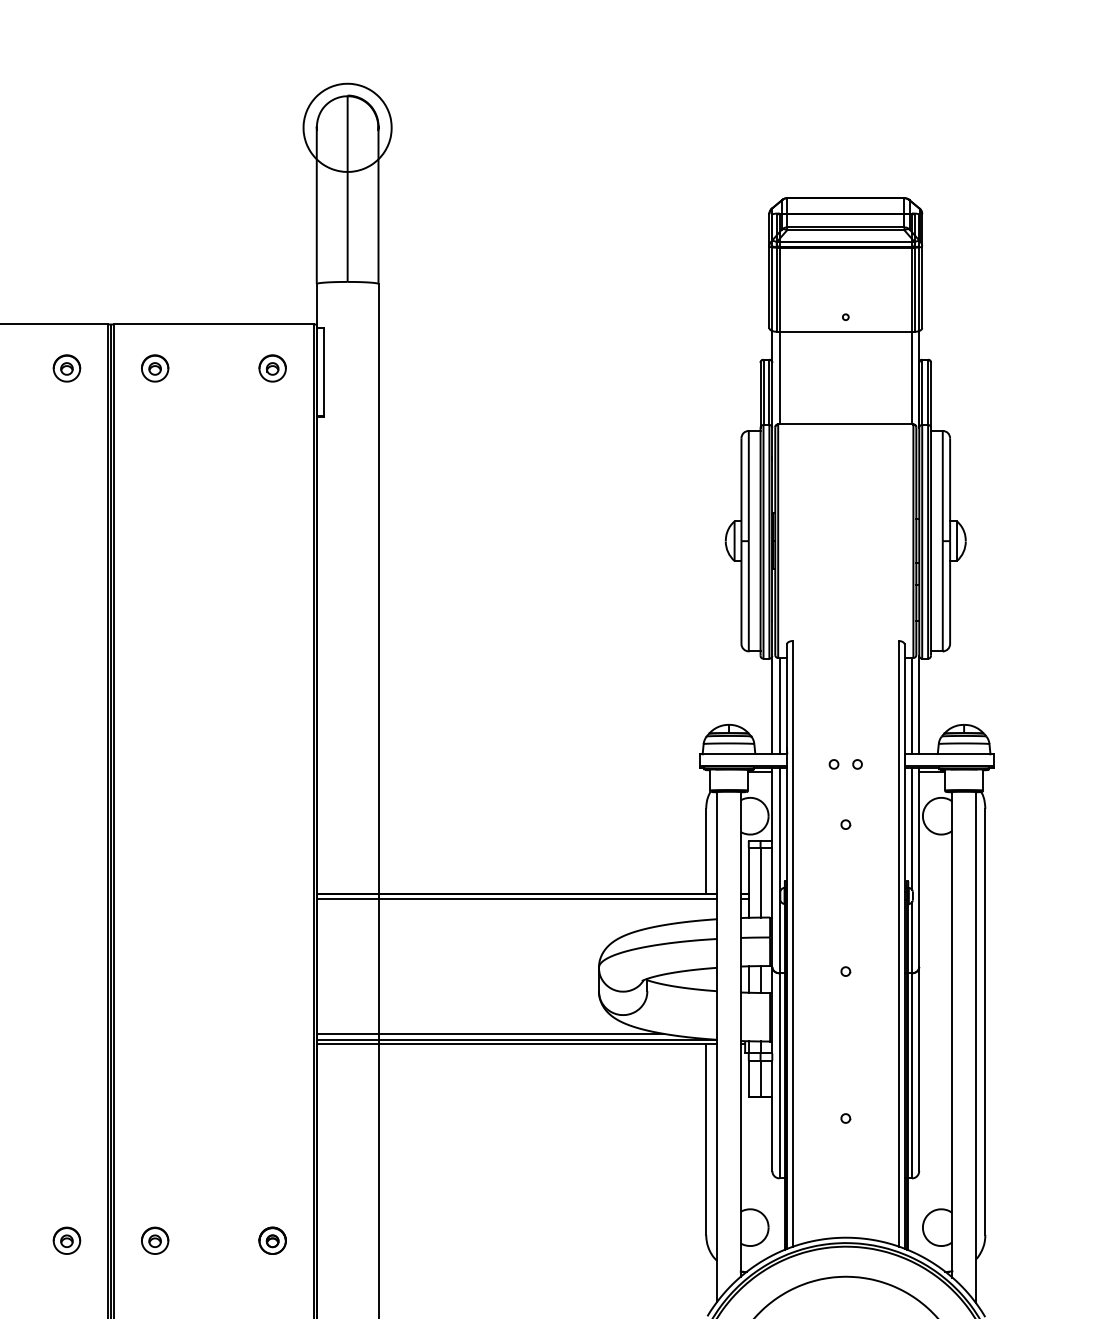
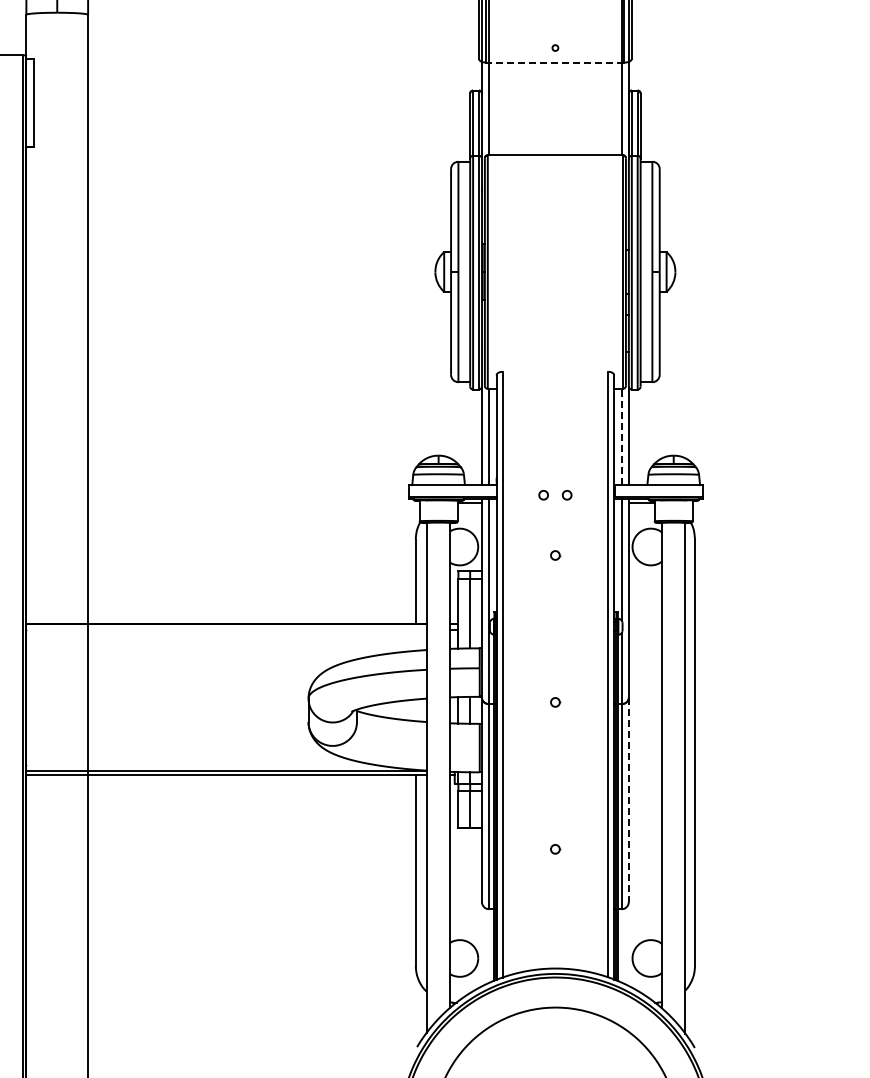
line: (845, 331) -> (555, 62), solid -> dashed
line: (911, 705) -> (621, 436), solid -> dashed
line: (516, 898) -> (226, 629), removed
line: (489, 1033) -> (199, 764), removed
line: (919, 1068) -> (629, 799), solid -> dashed

